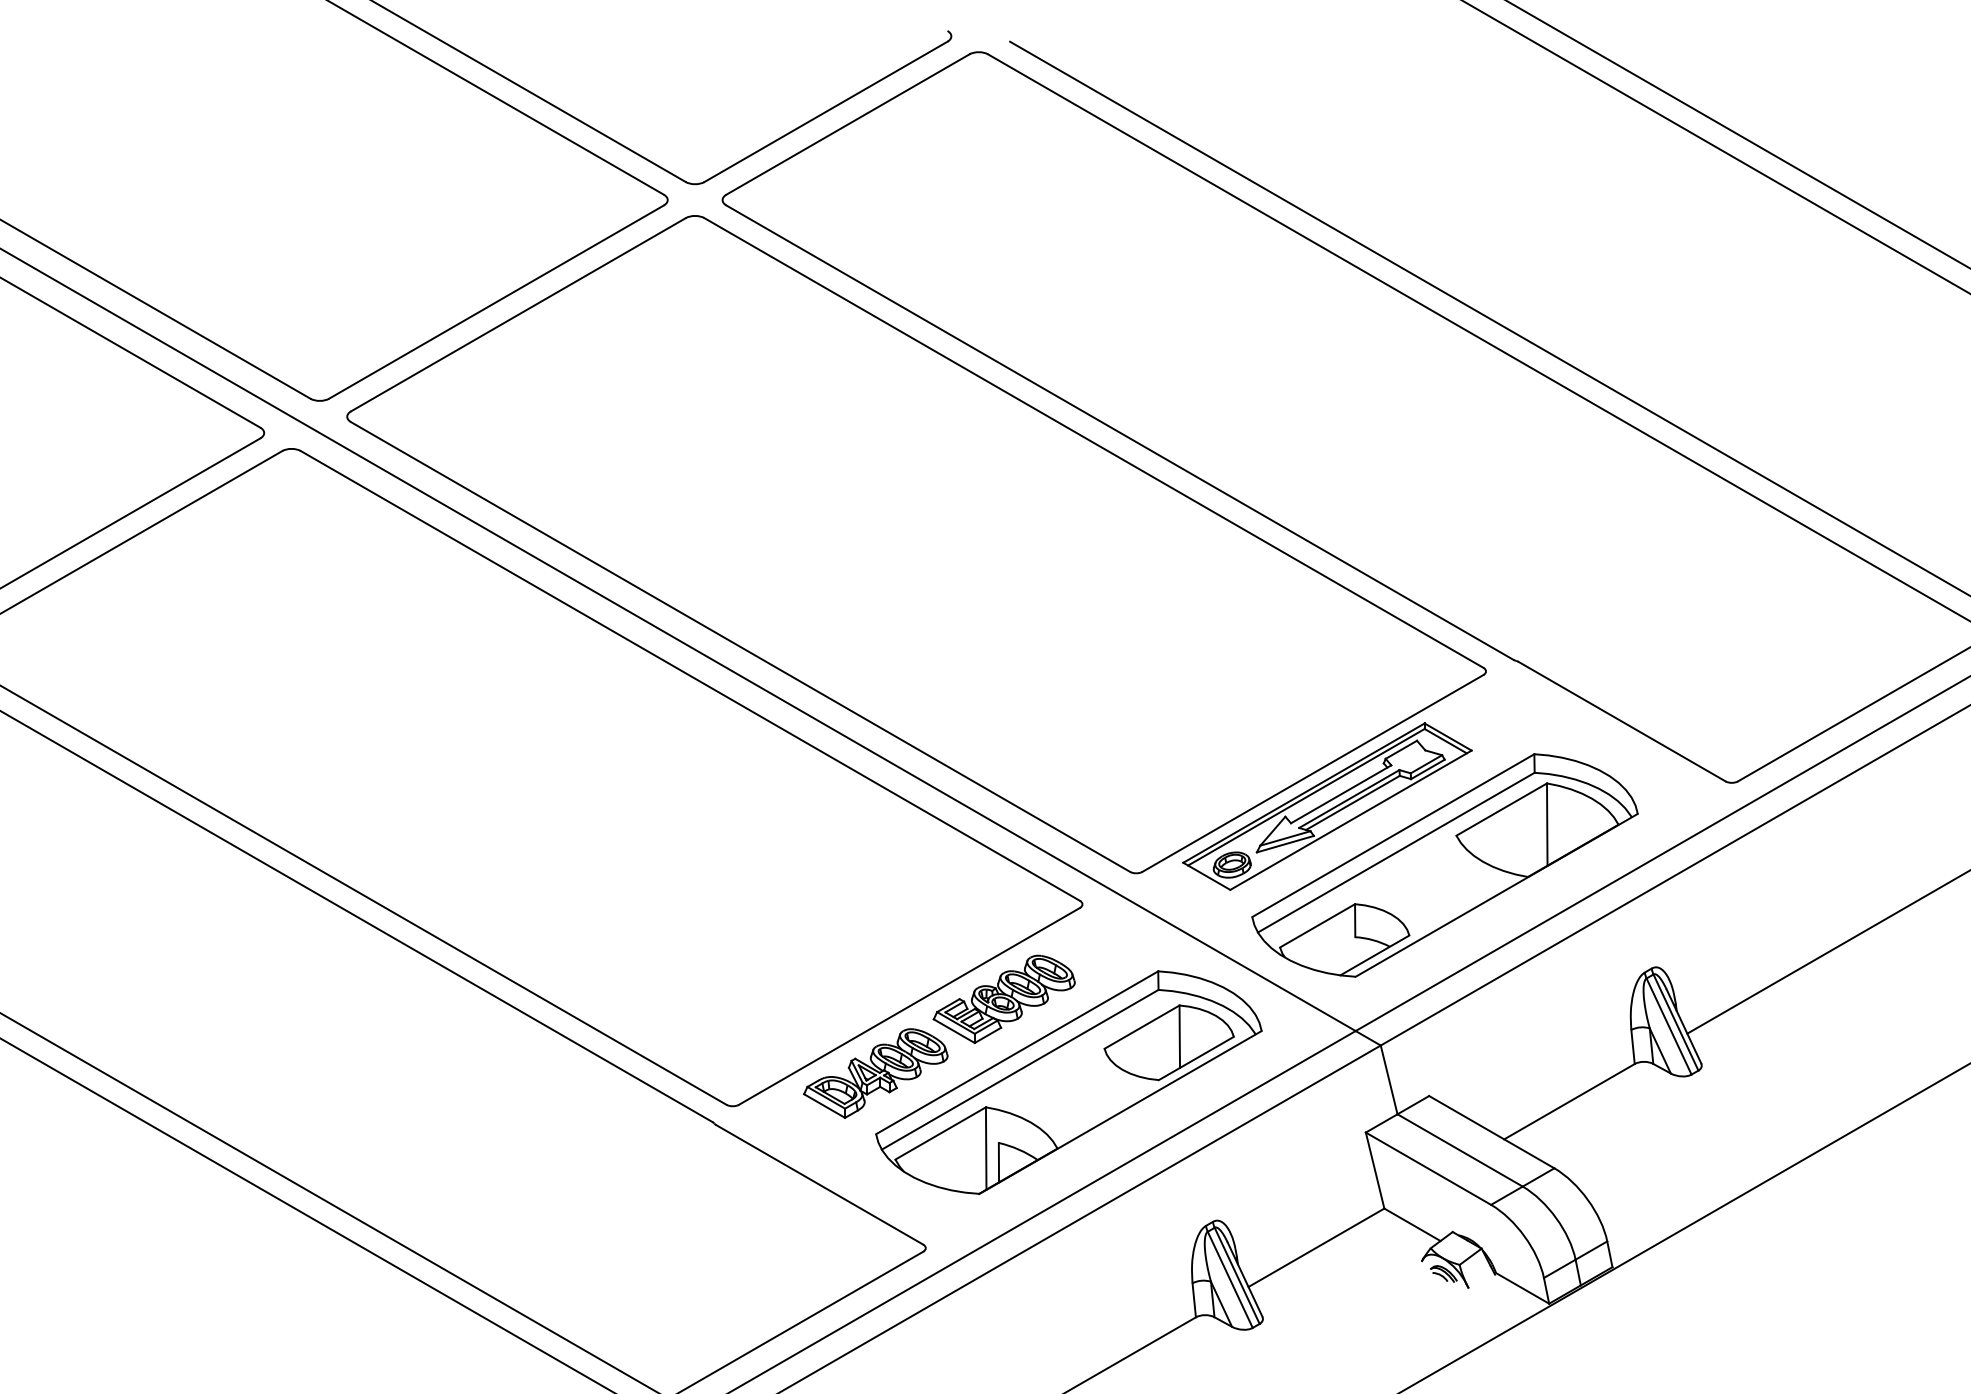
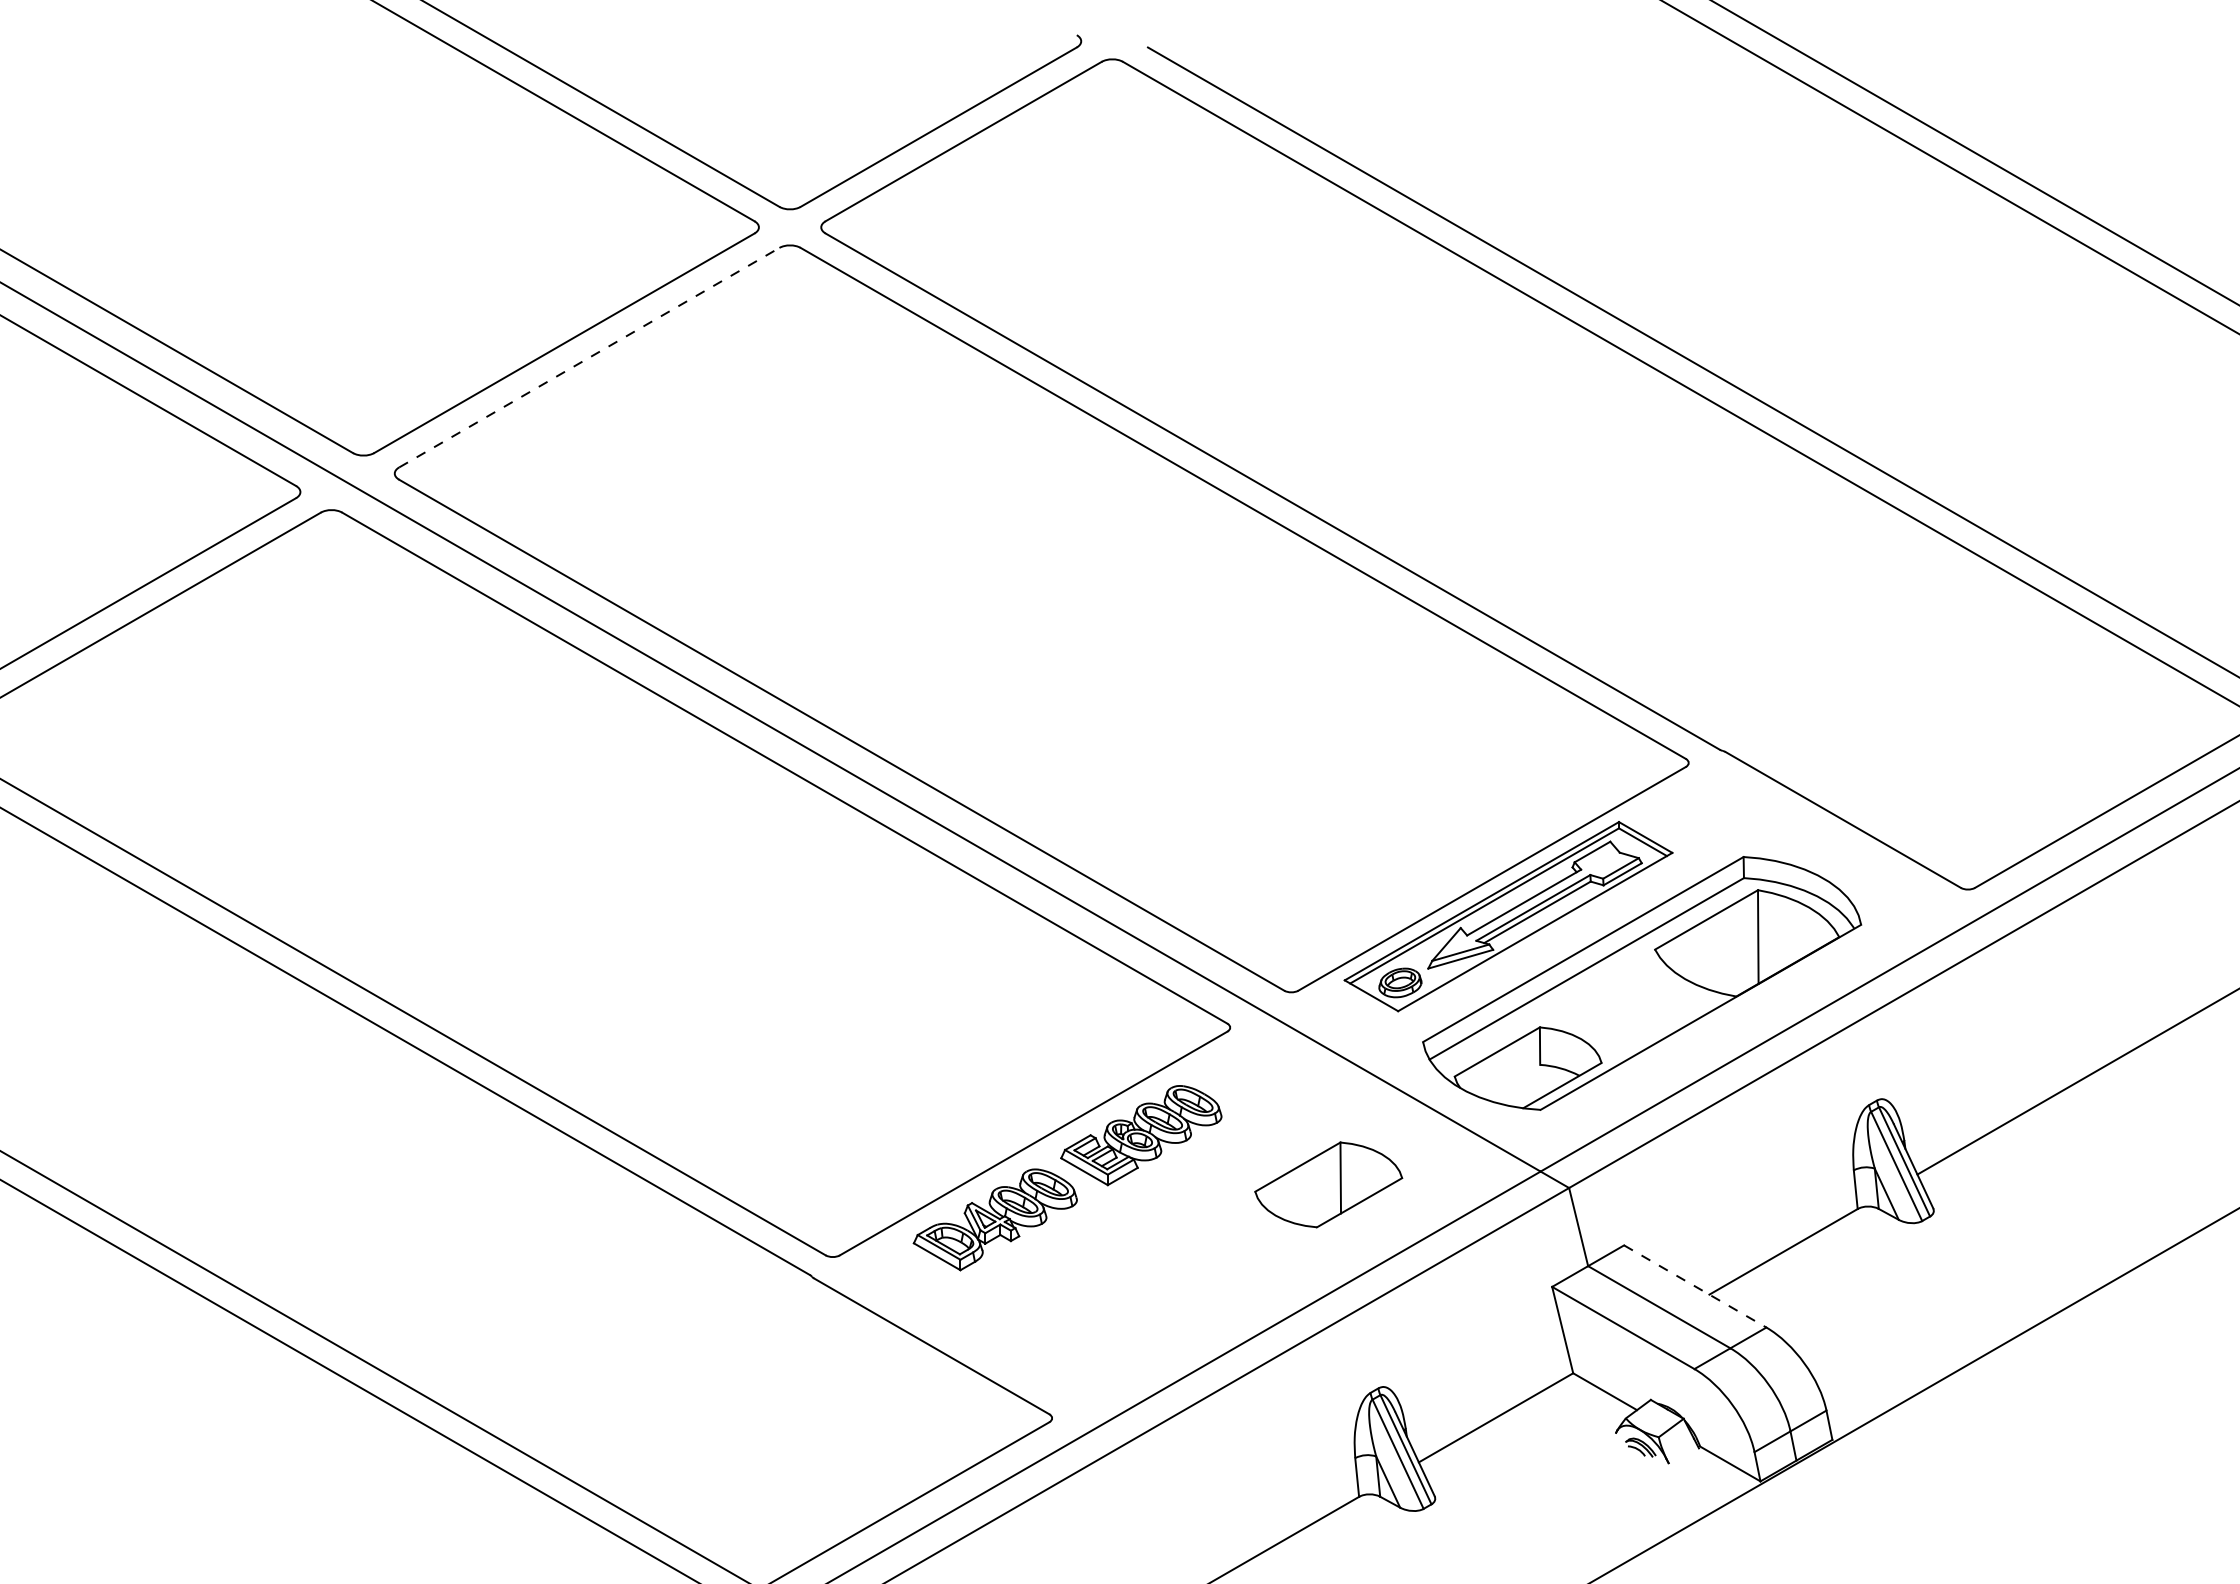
line: (518, 314) -> (589, 357), solid -> dashed
part: (1068, 1082) -> (1214, 1229), removed
line: (1491, 1132) -> (1695, 1286), solid -> dashed

